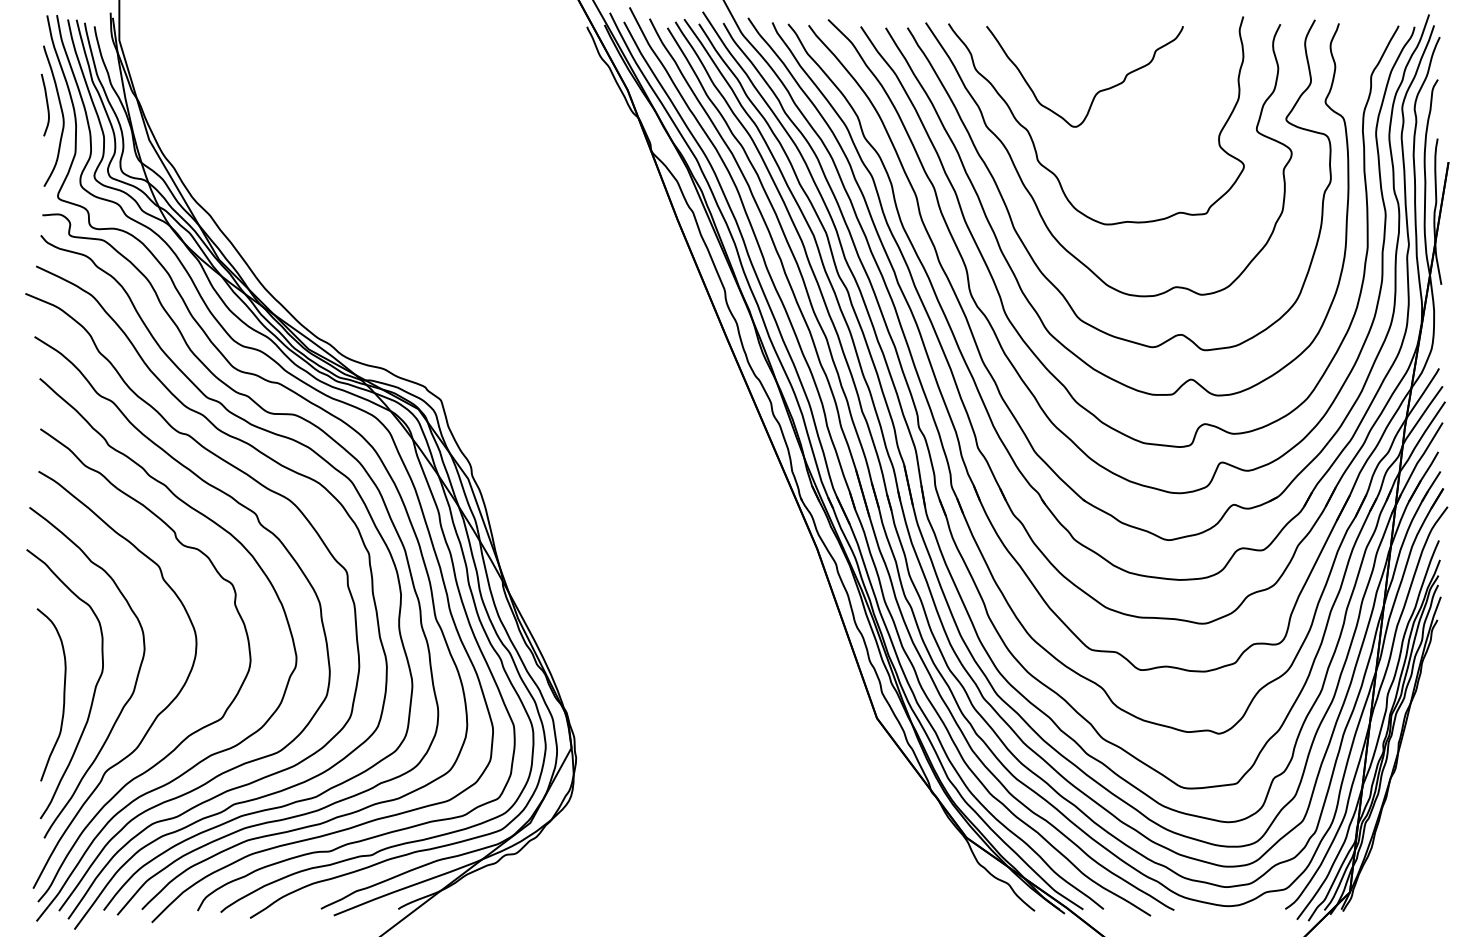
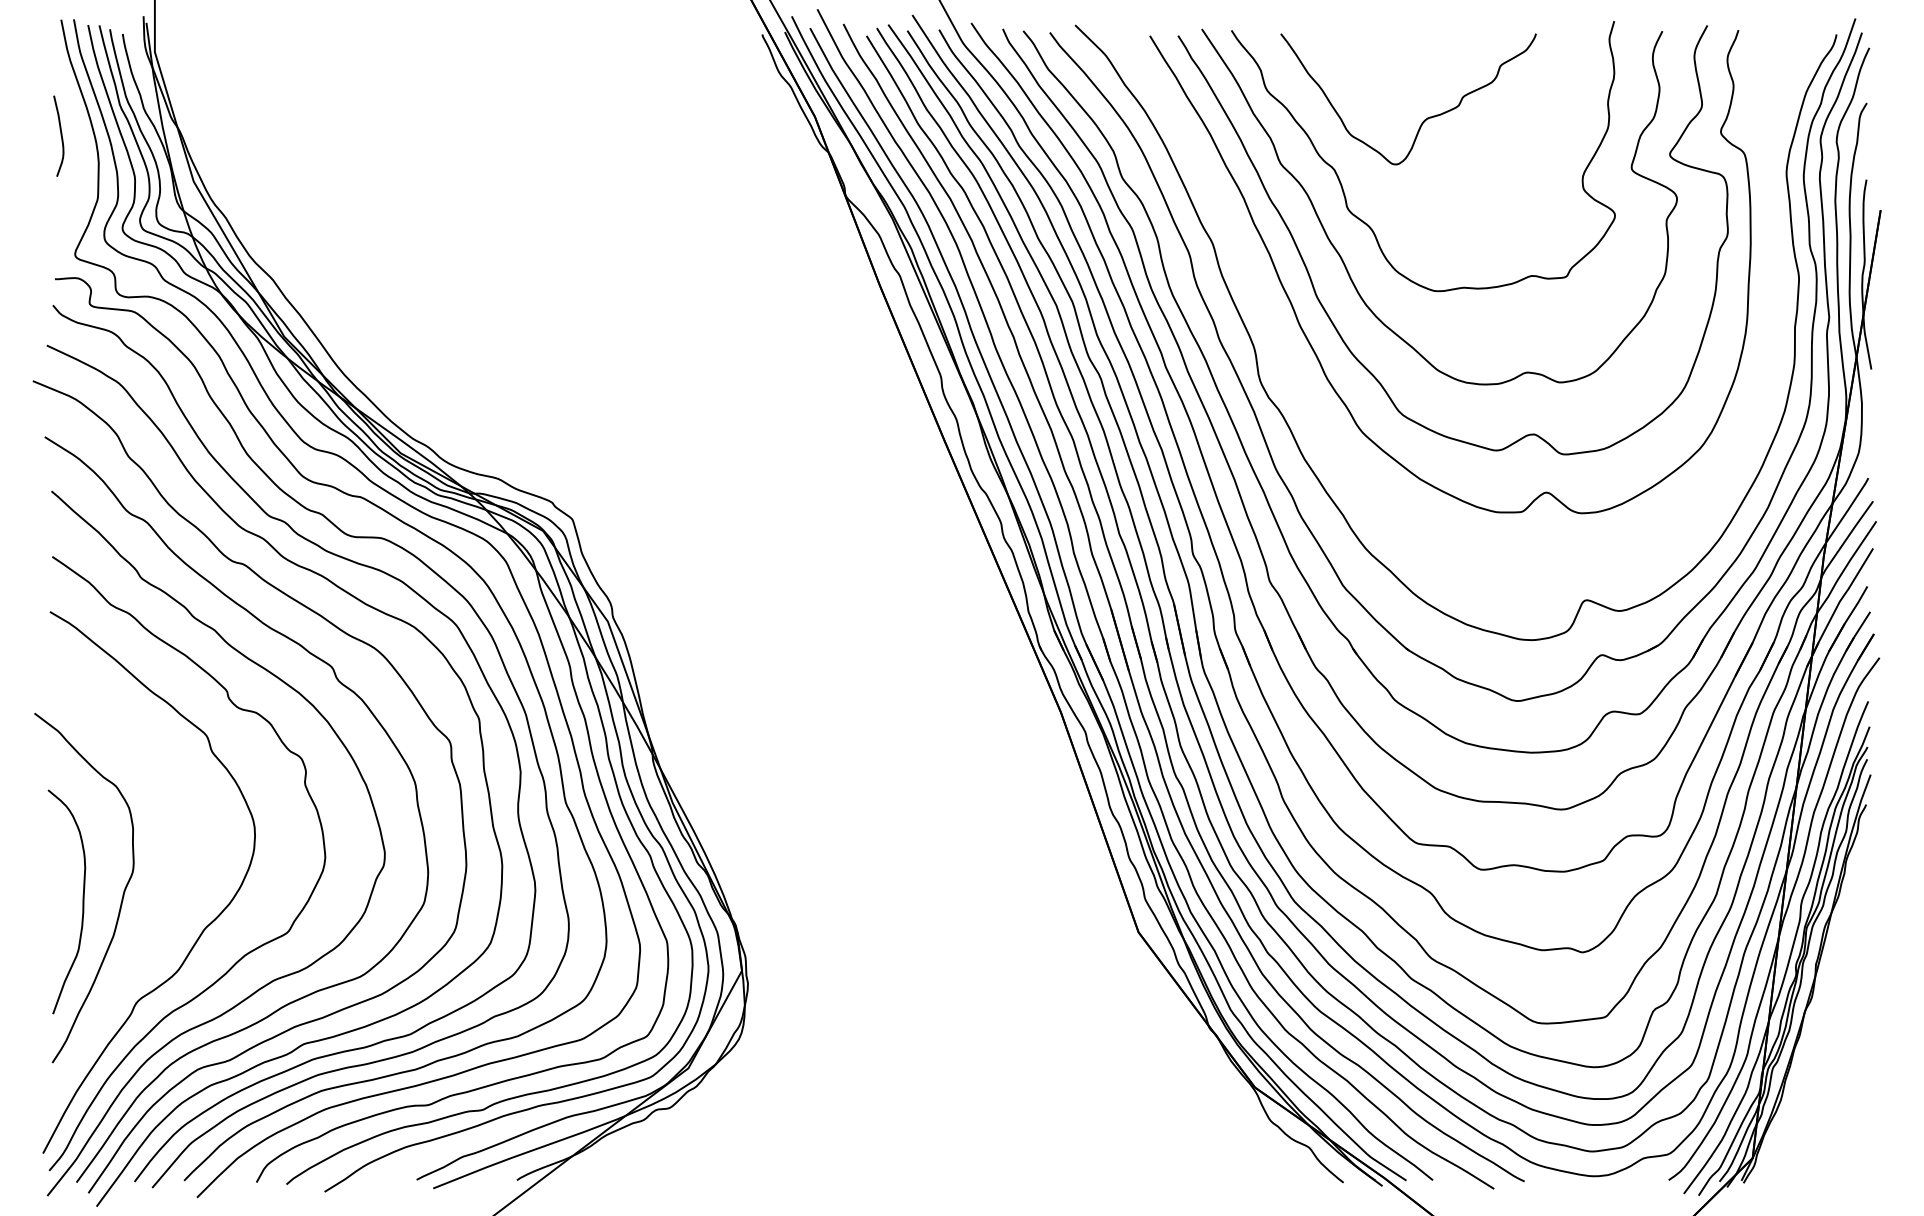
curve: (62, 115) -> (80, 149), removed
curve: (998, 290) -> (1296, 377), removed
curve: (125, 702) -> (163, 911), removed

